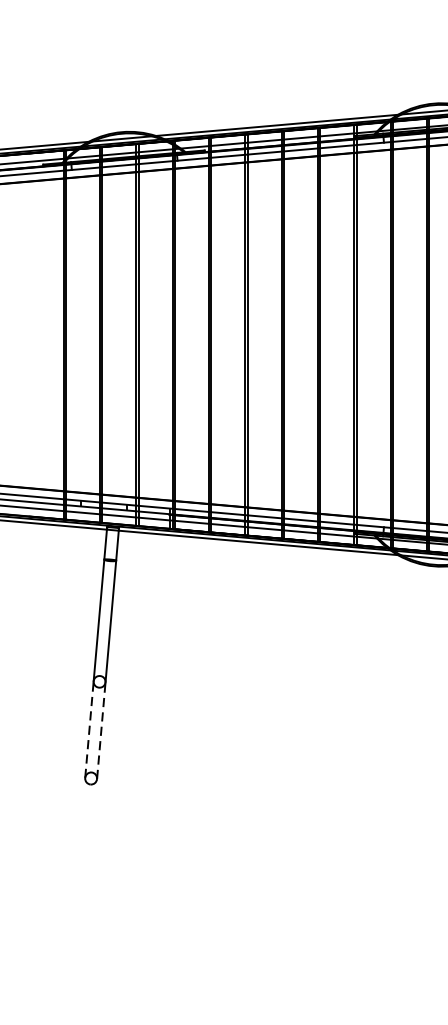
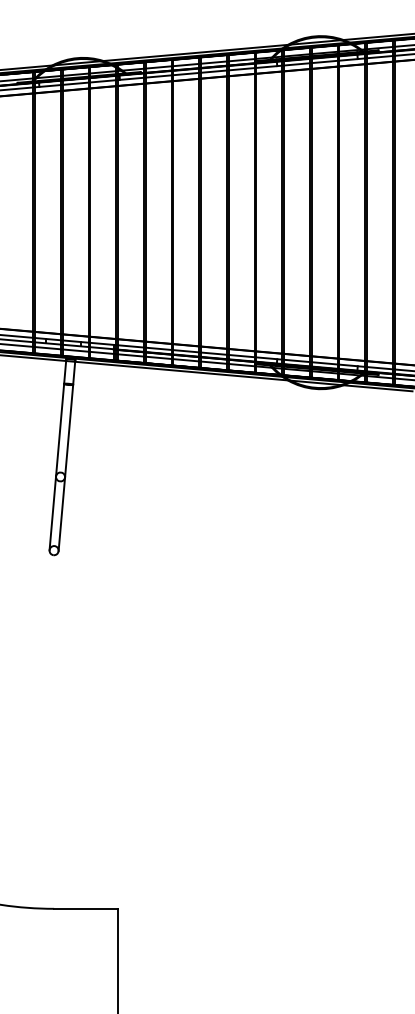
line: (89, 729) -> (52, 513), dashed -> solid
line: (100, 731) -> (61, 514), dashed -> solid

